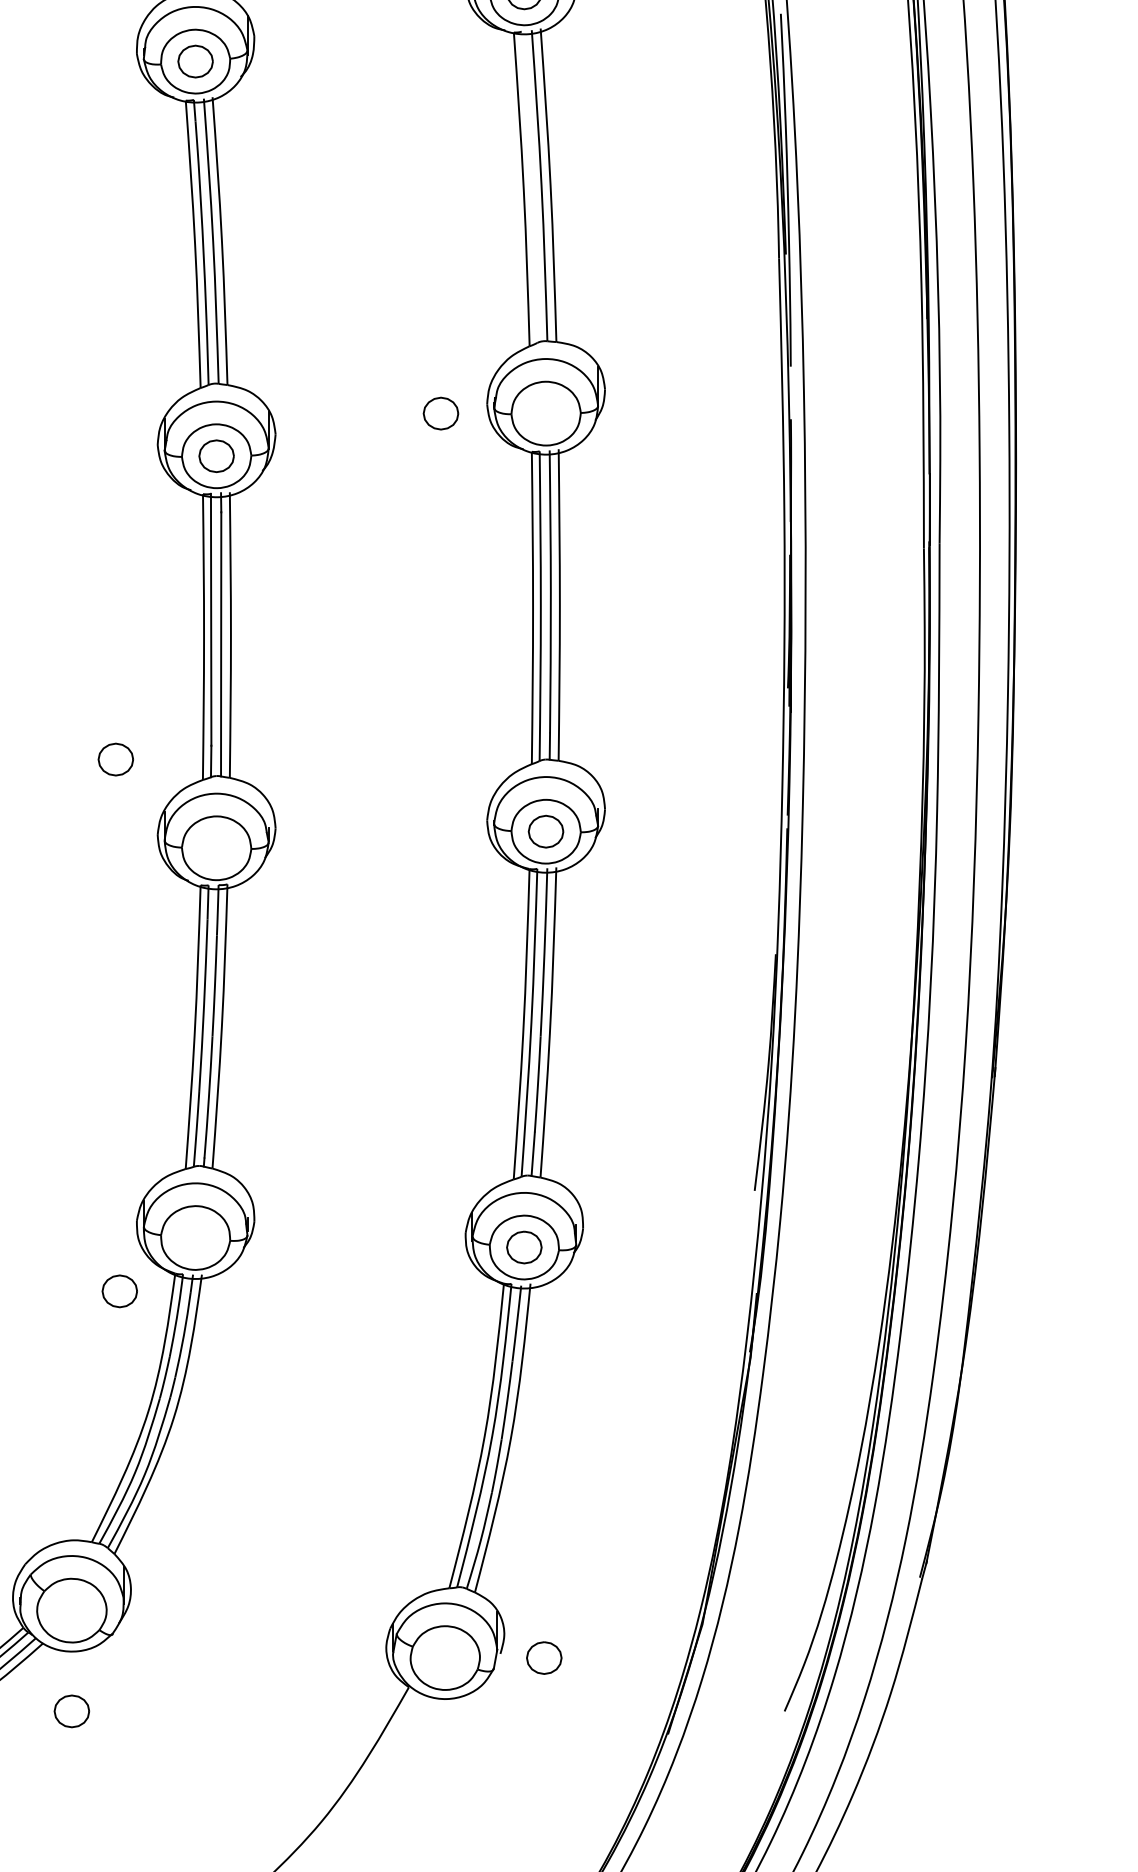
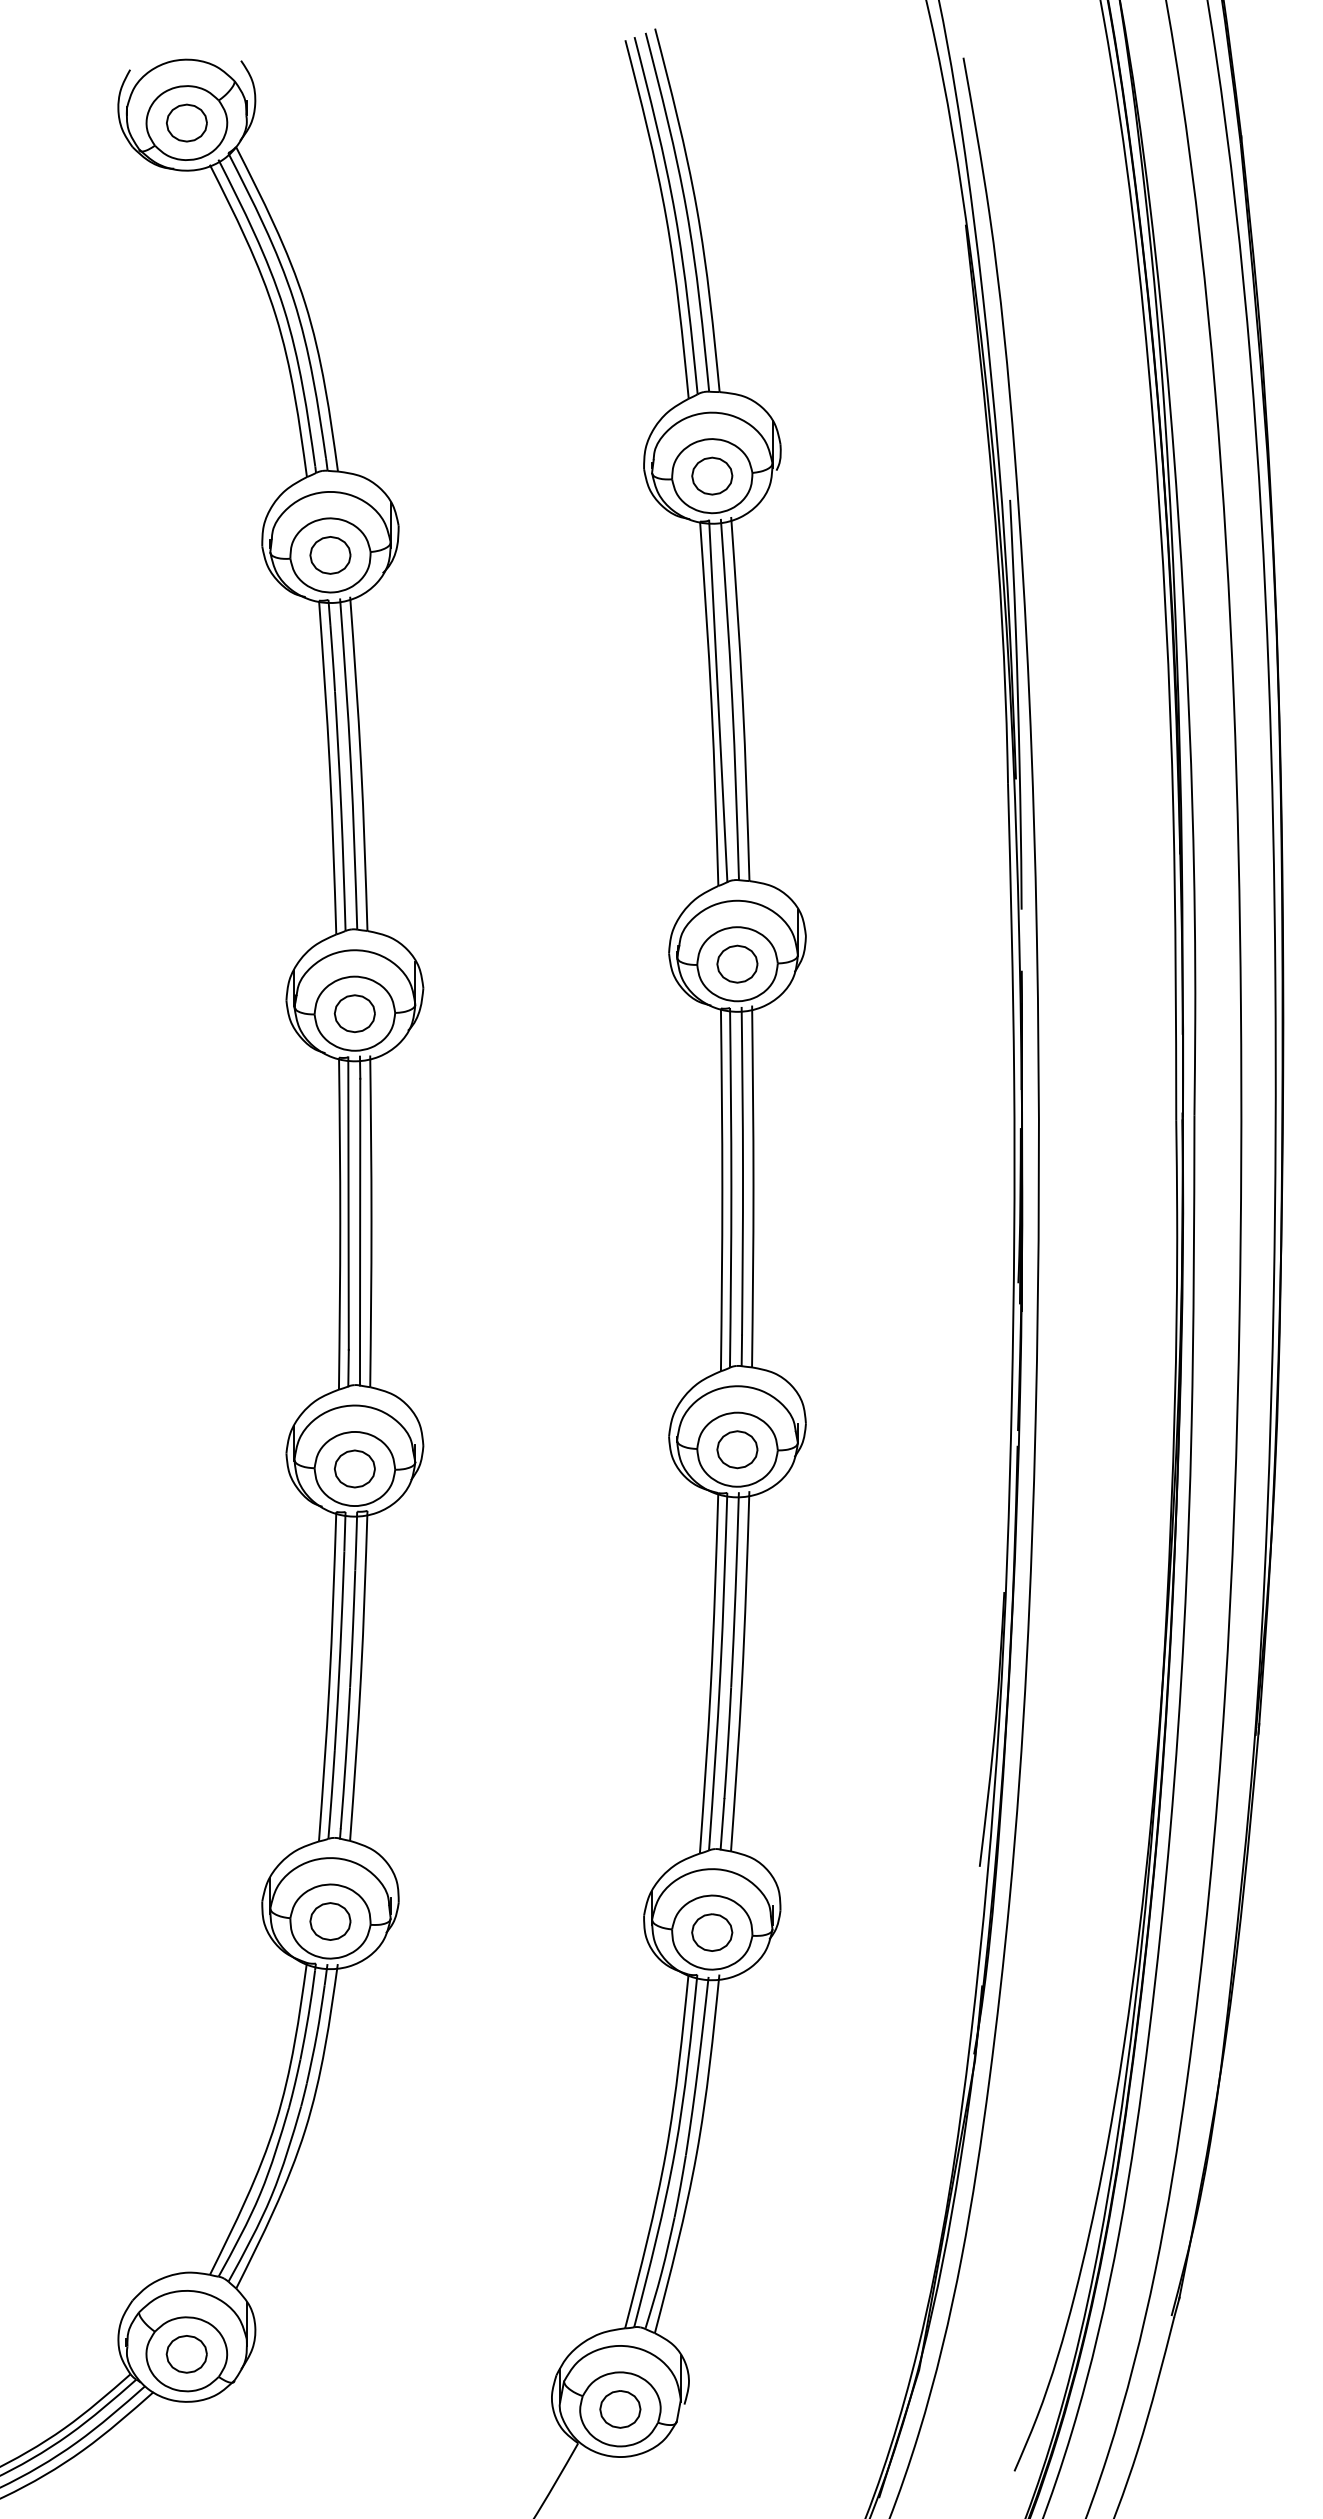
line: (529, 187) -> (718, 701), added
part: (441, 413) -> (737, 963), moved
part: (115, 759) -> (354, 1468), moved
part: (119, 1291) -> (330, 1921), moved
part: (544, 1658) -> (620, 2409), moved
part: (71, 1711) -> (186, 2354), moved

